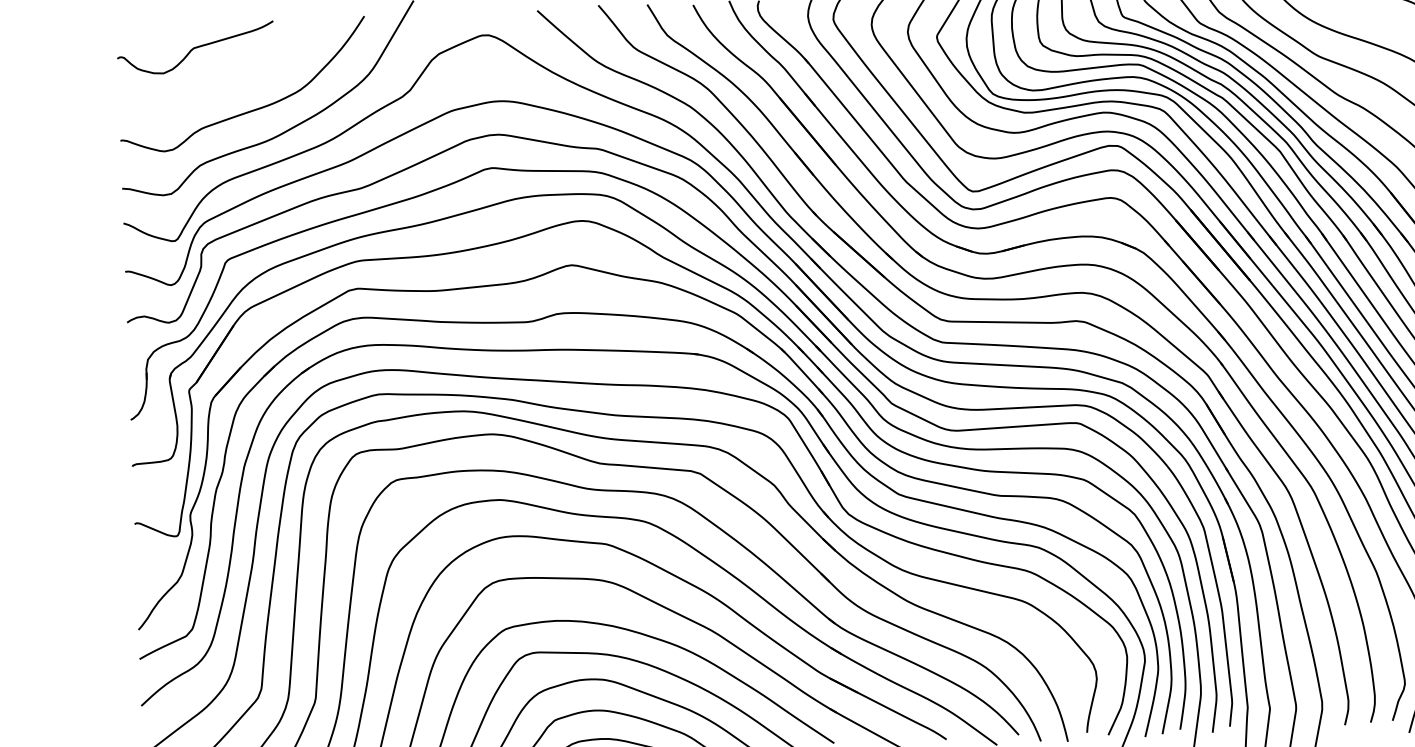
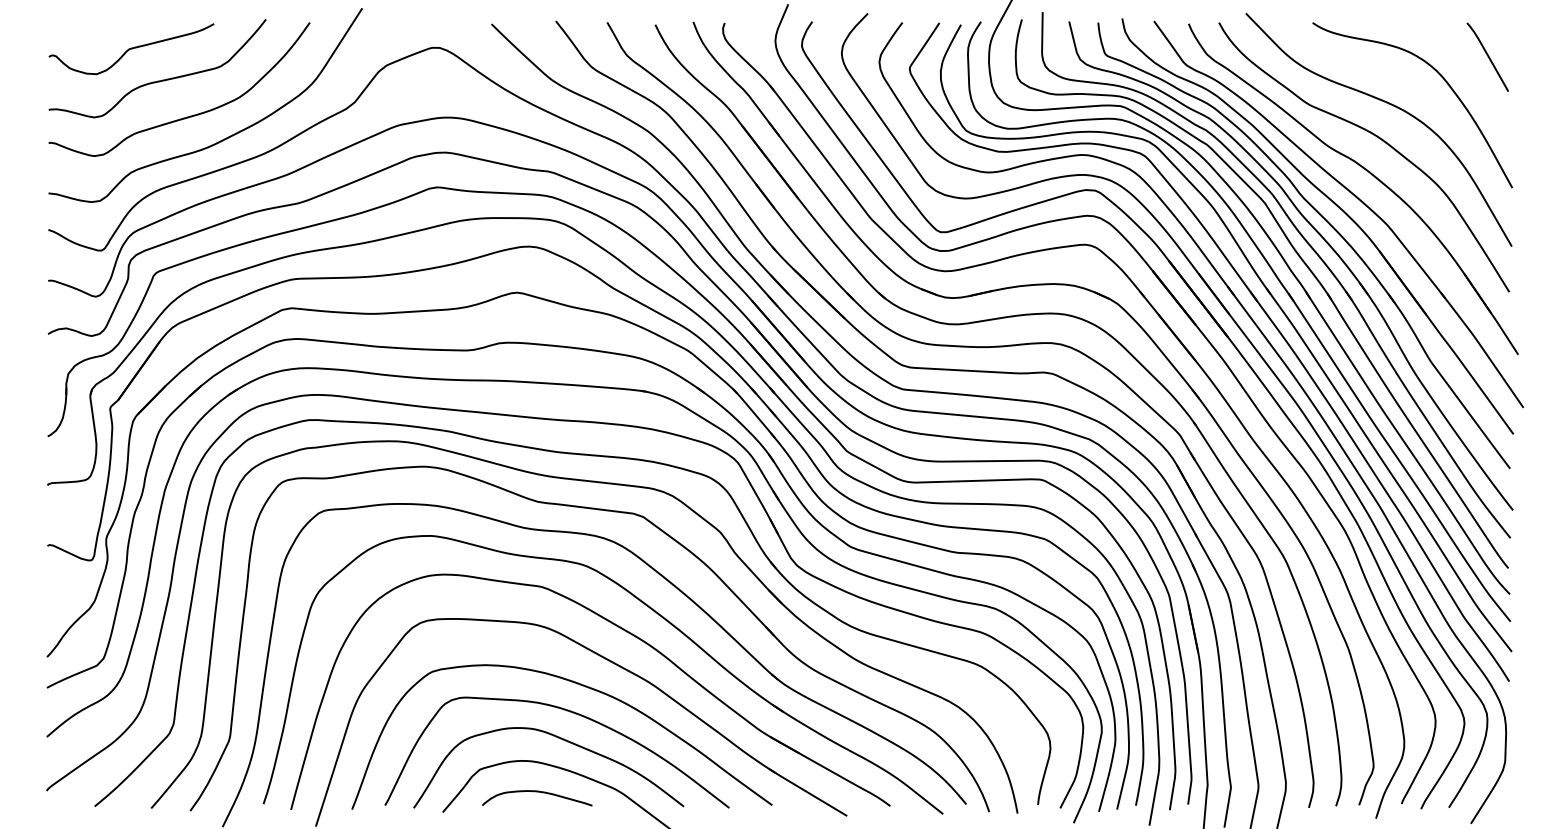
curve: (221, 77) -> (157, 80), added

